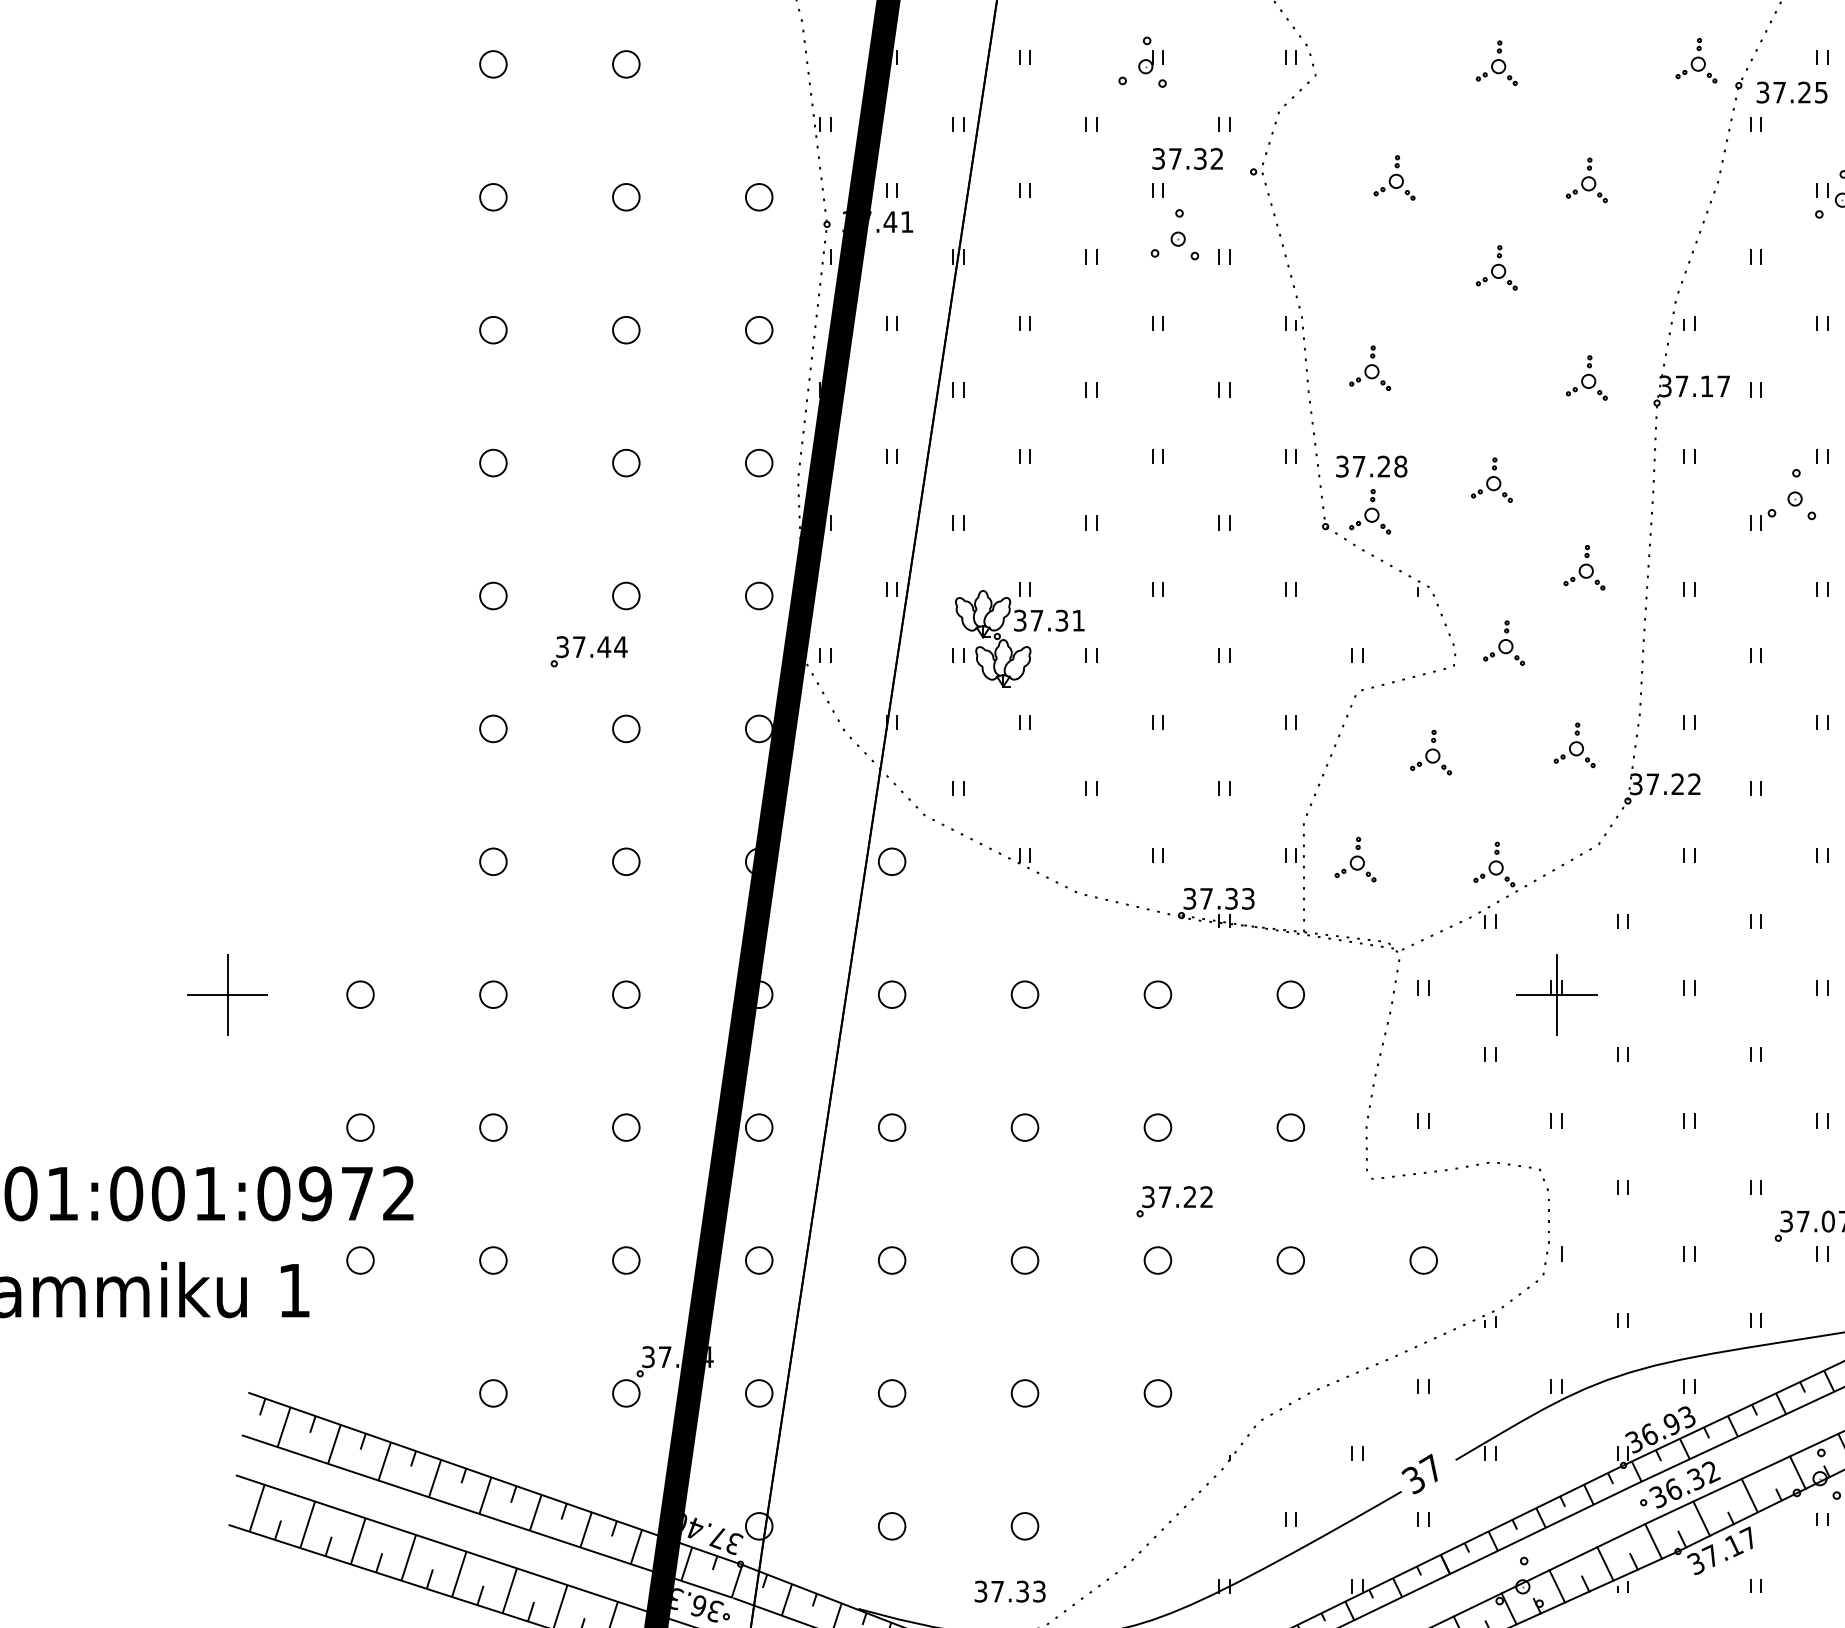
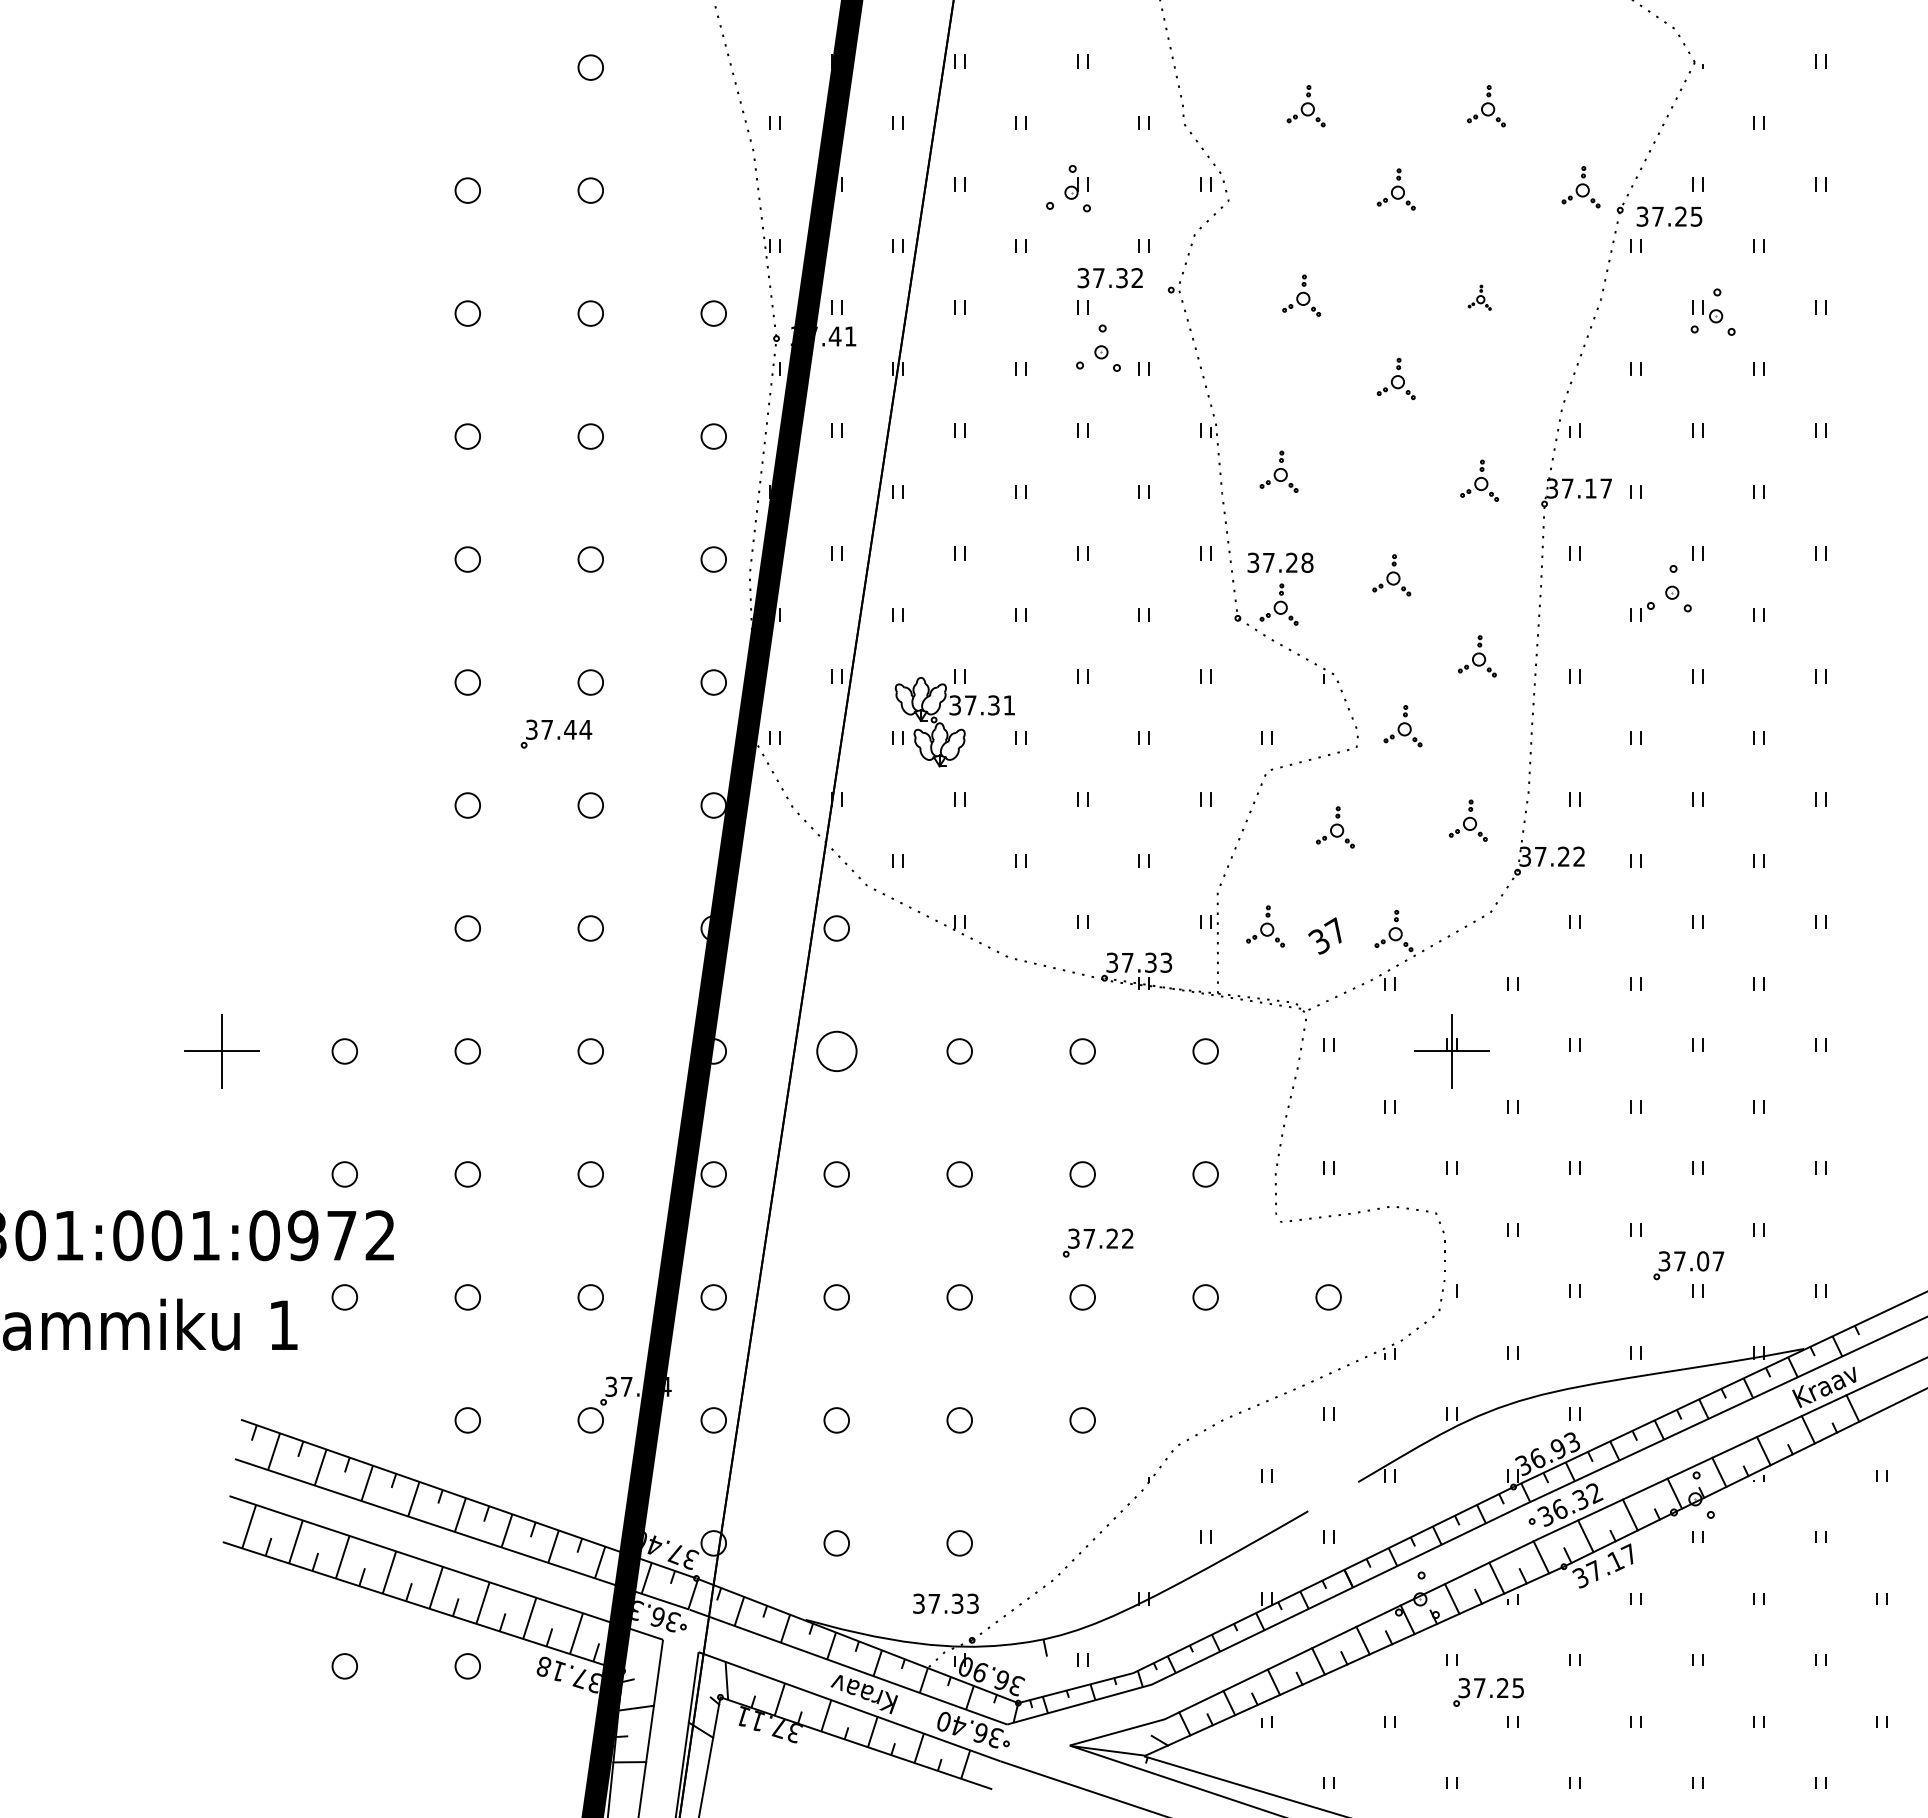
part: (1586, 179) -> (1479, 297), size x0.6
part: (891, 994) -> (836, 1051), size x1.6
text: (1419, 1473) -> (1324, 935), moved

